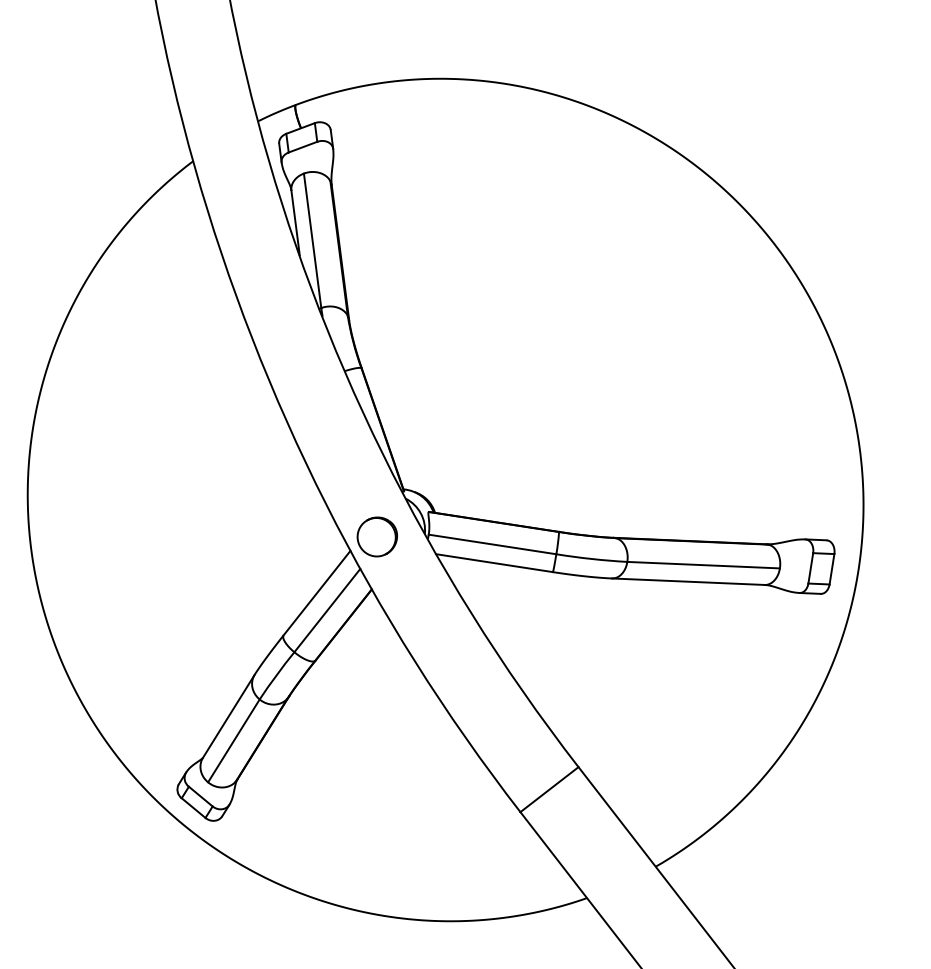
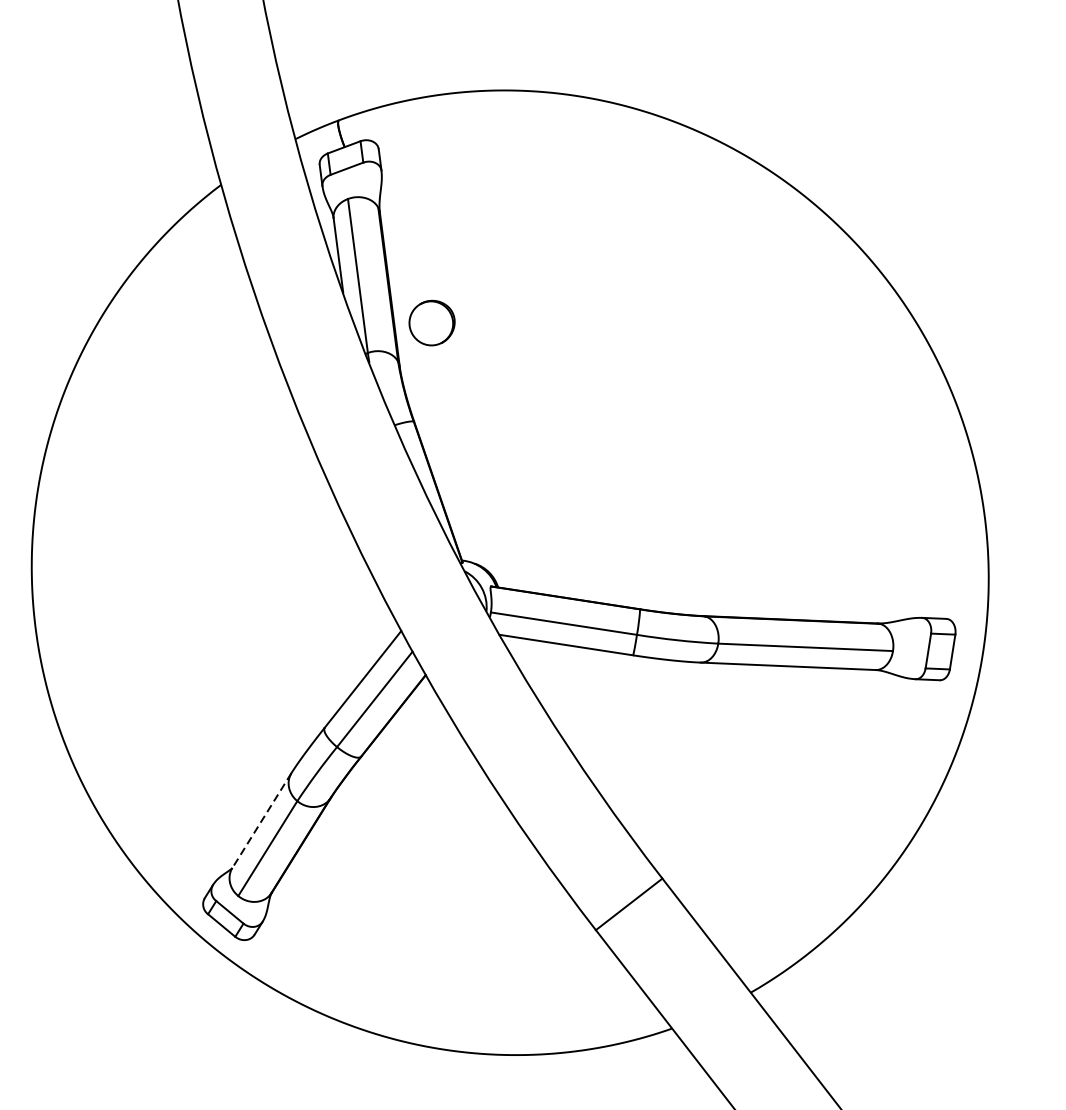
part: (376, 536) -> (431, 322), moved
line: (228, 716) -> (261, 820), solid -> dashed

